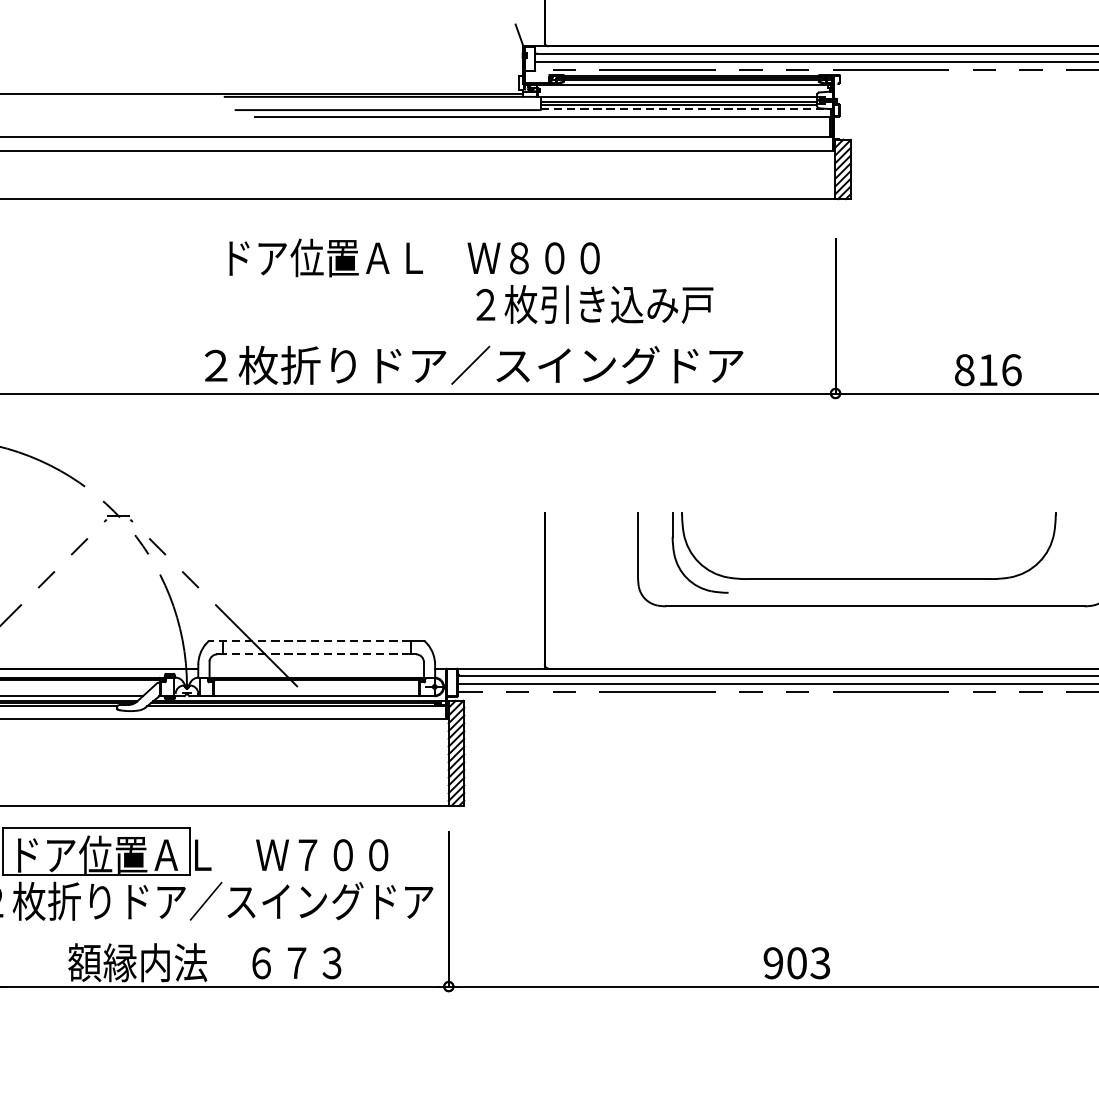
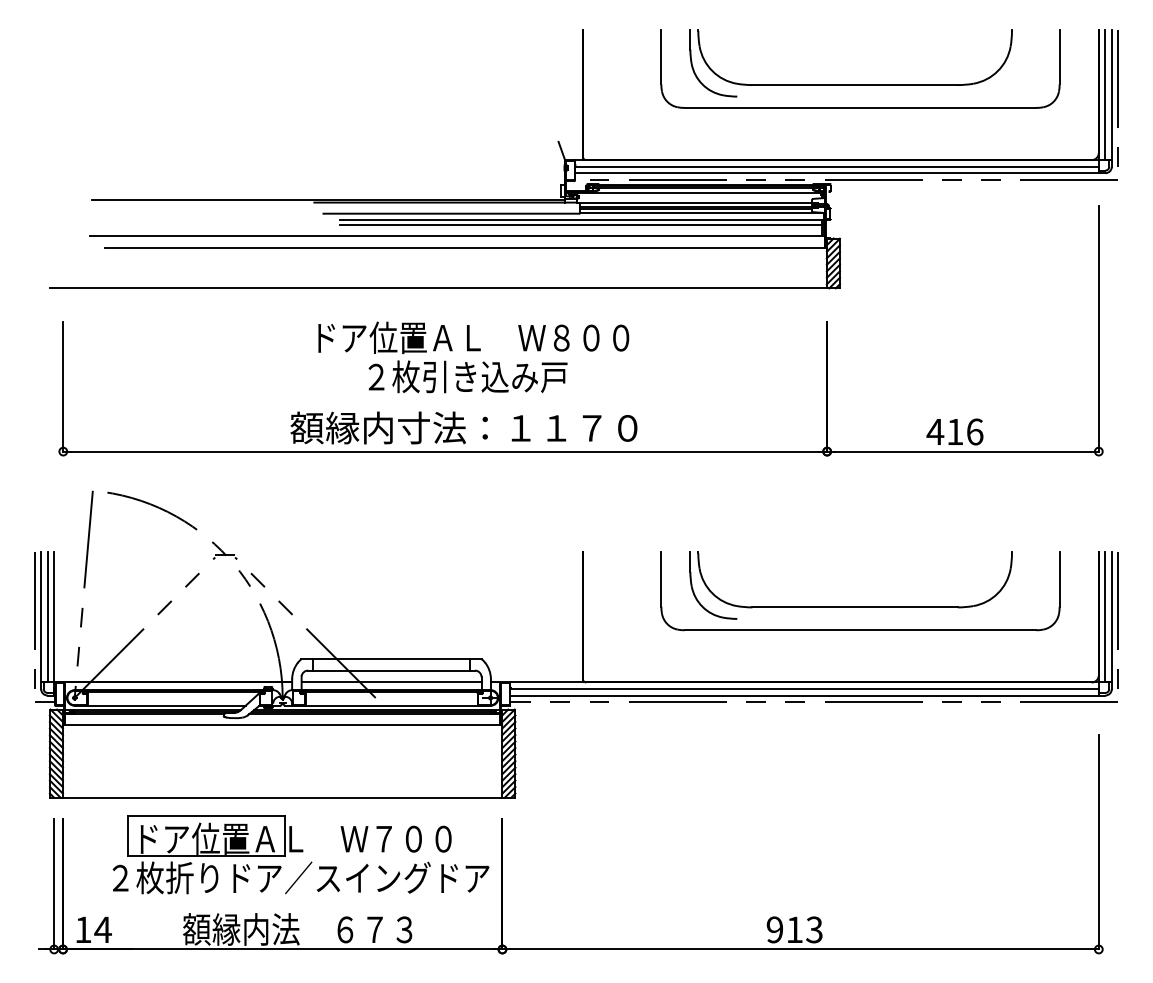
line: (685, 109) -> (701, 213), dashed -> solid
line: (541, 124) -> (580, 225), added
text: (594, 304) -> (467, 376), moved
text: (469, 364) -> (519, 427), ２枚折りドア／スイングドア -> 額縁内寸法：１１７０
text: (964, 369) -> (935, 431), 816 -> 416
line: (309, 641) -> (385, 659), dashed -> solid
line: (316, 654) -> (391, 670), dashed -> solid
line: (316, 668) -> (391, 682), added
text: (796, 962) -> (794, 929), 903 -> 913

